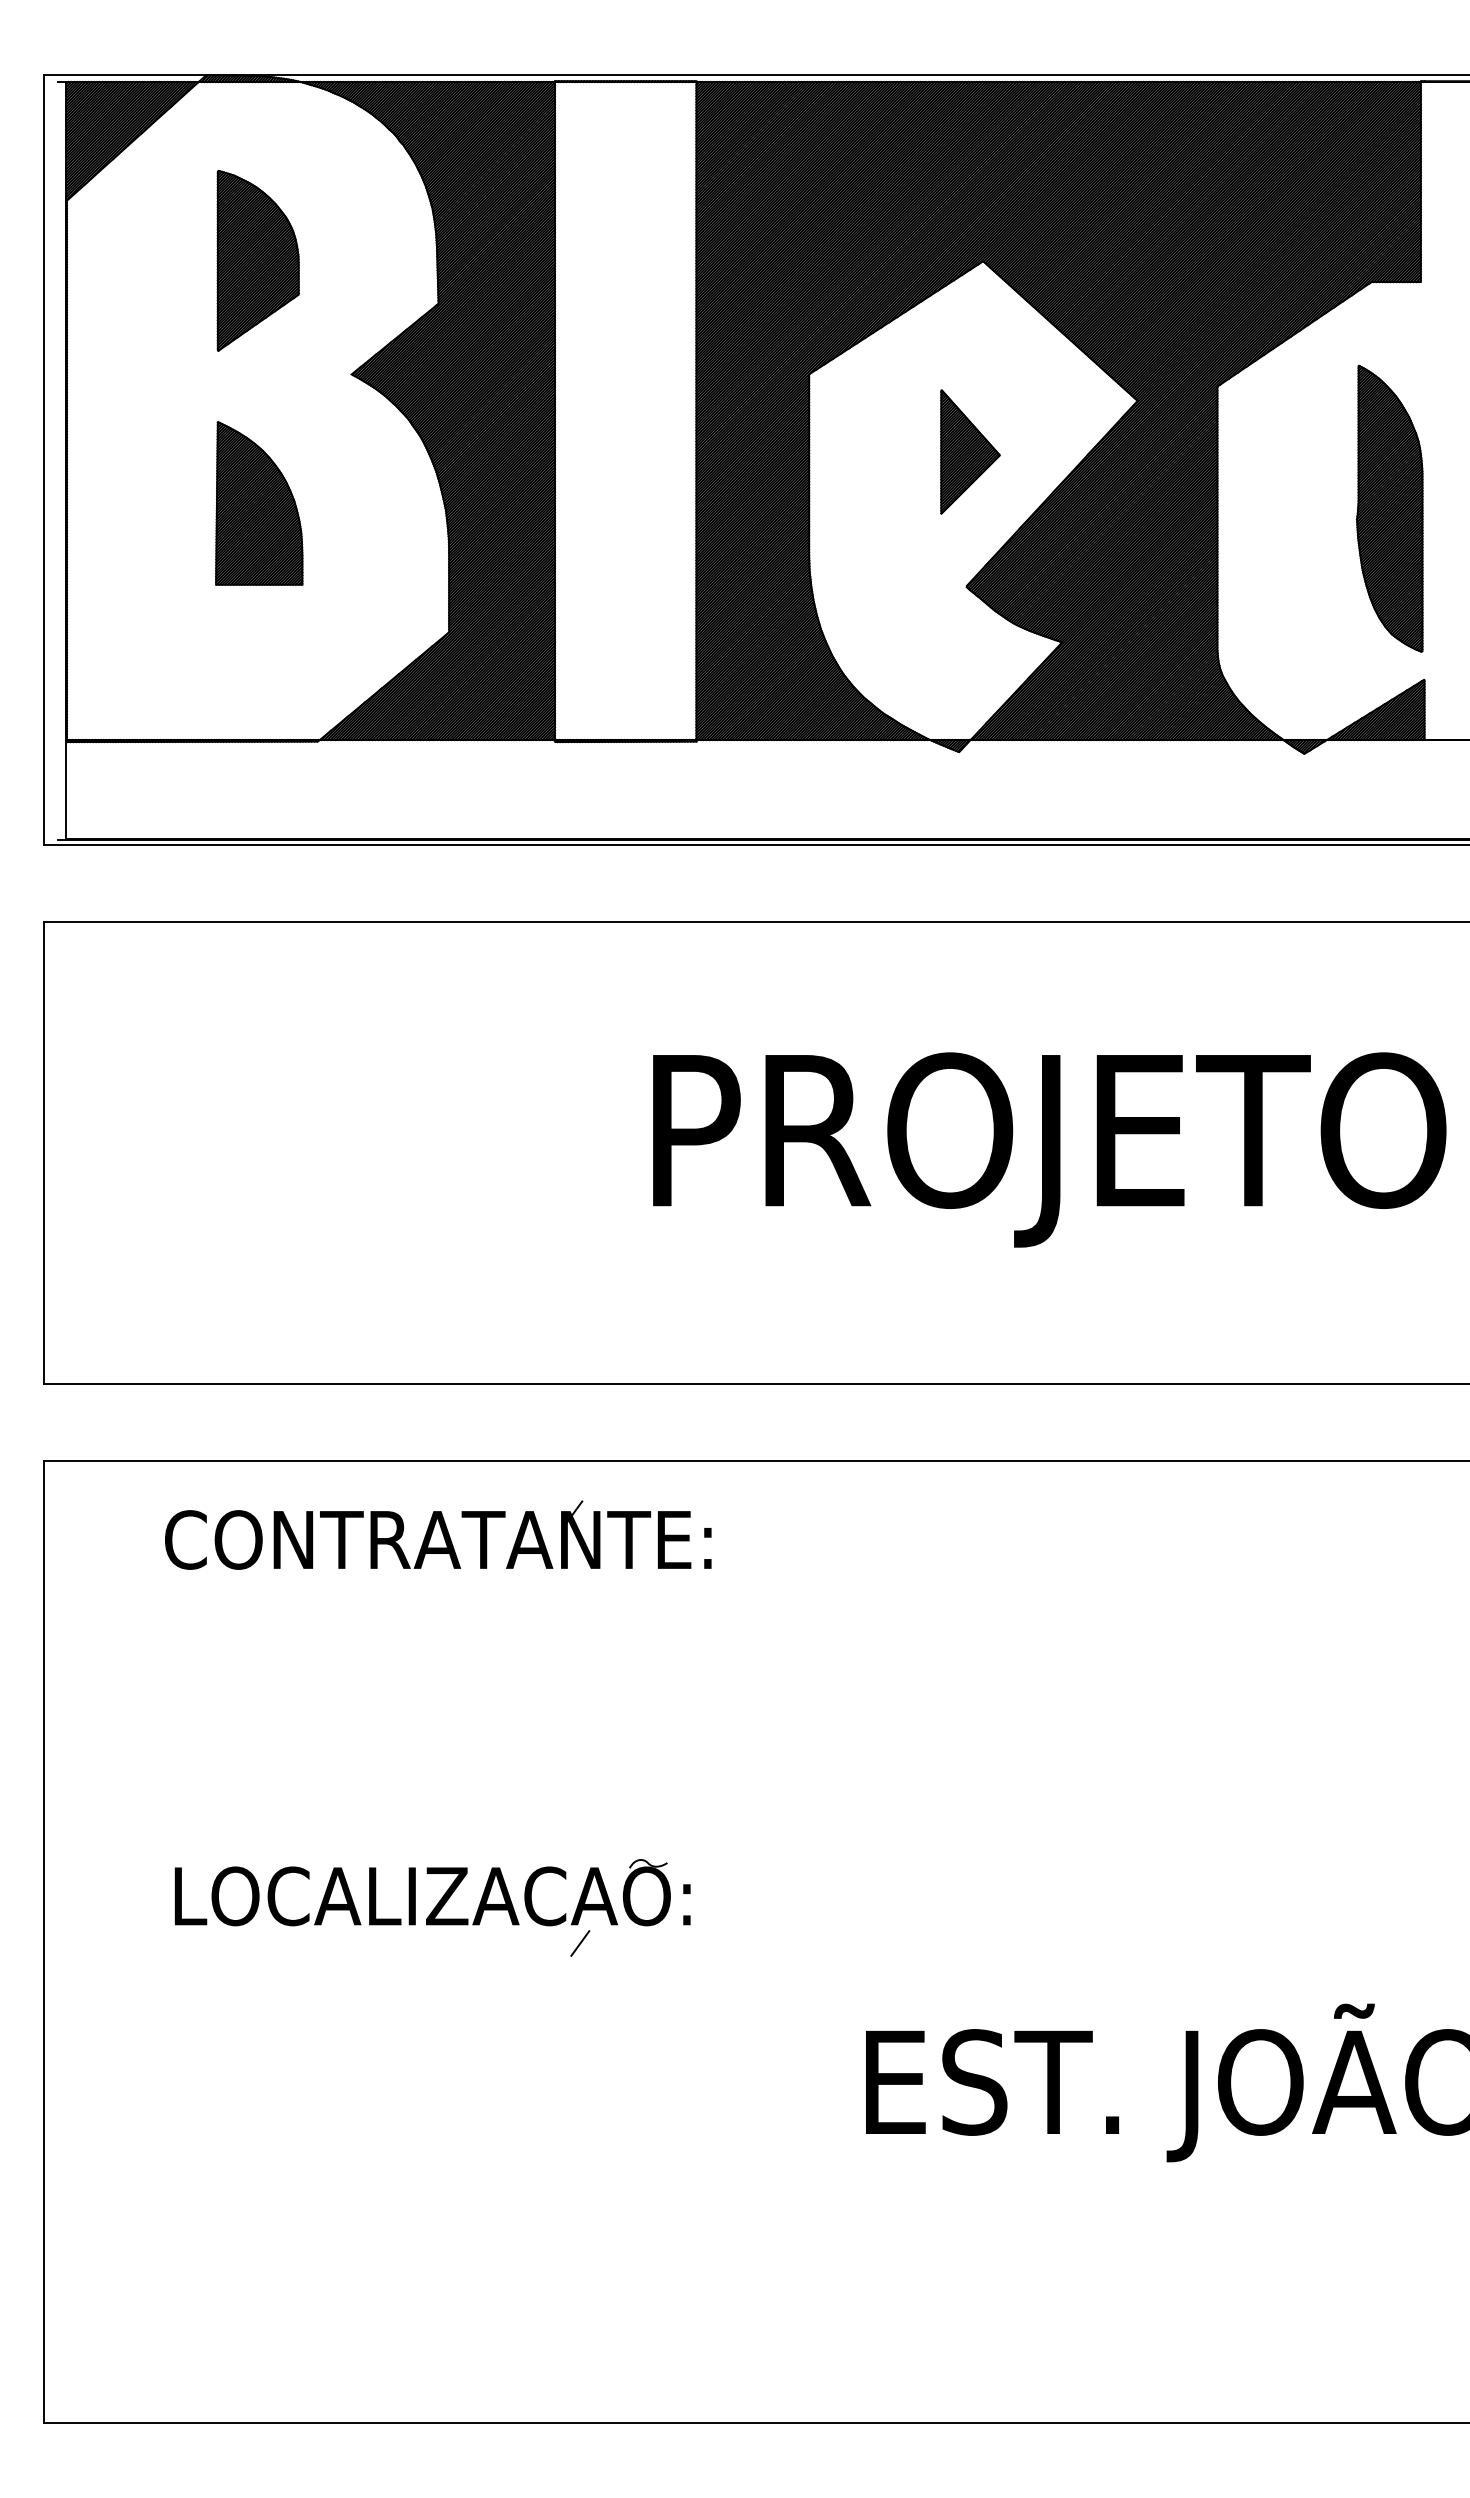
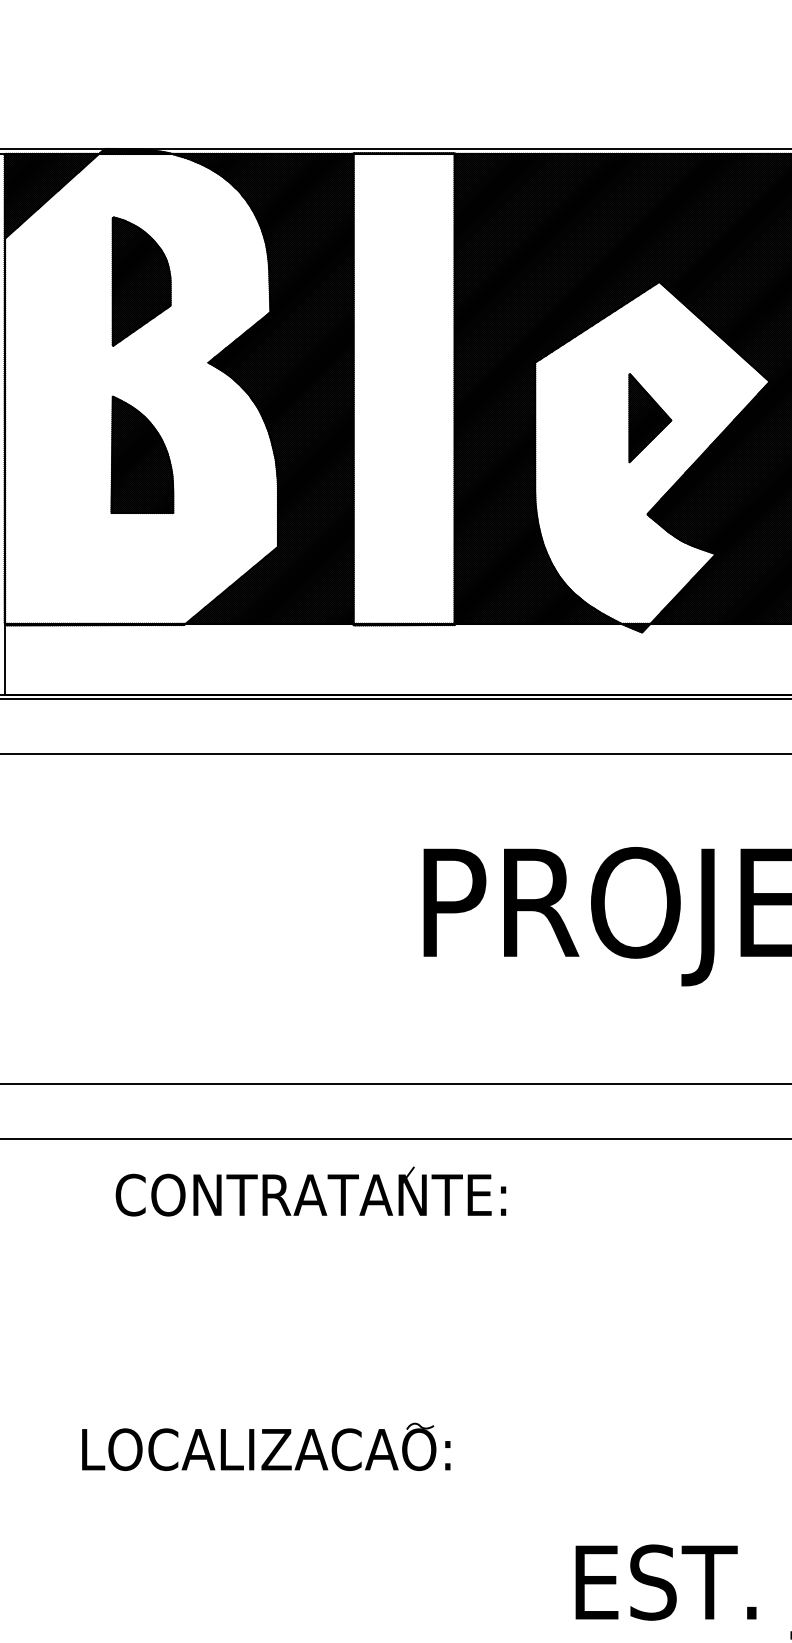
part: (438, 1534) -> (311, 1191), moved
line: (580, 1943) -> (371, 1483), removed

